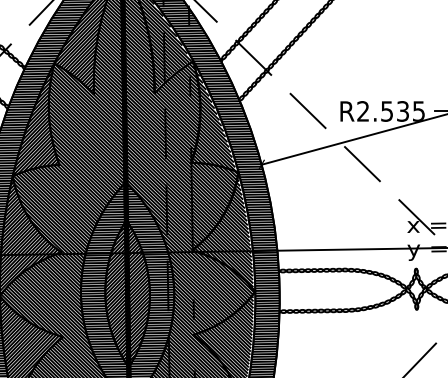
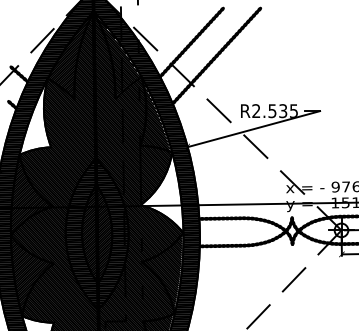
hatch: (36, 119) -> (35, 116), removed
hatch: (221, 233) -> (160, 193), removed

